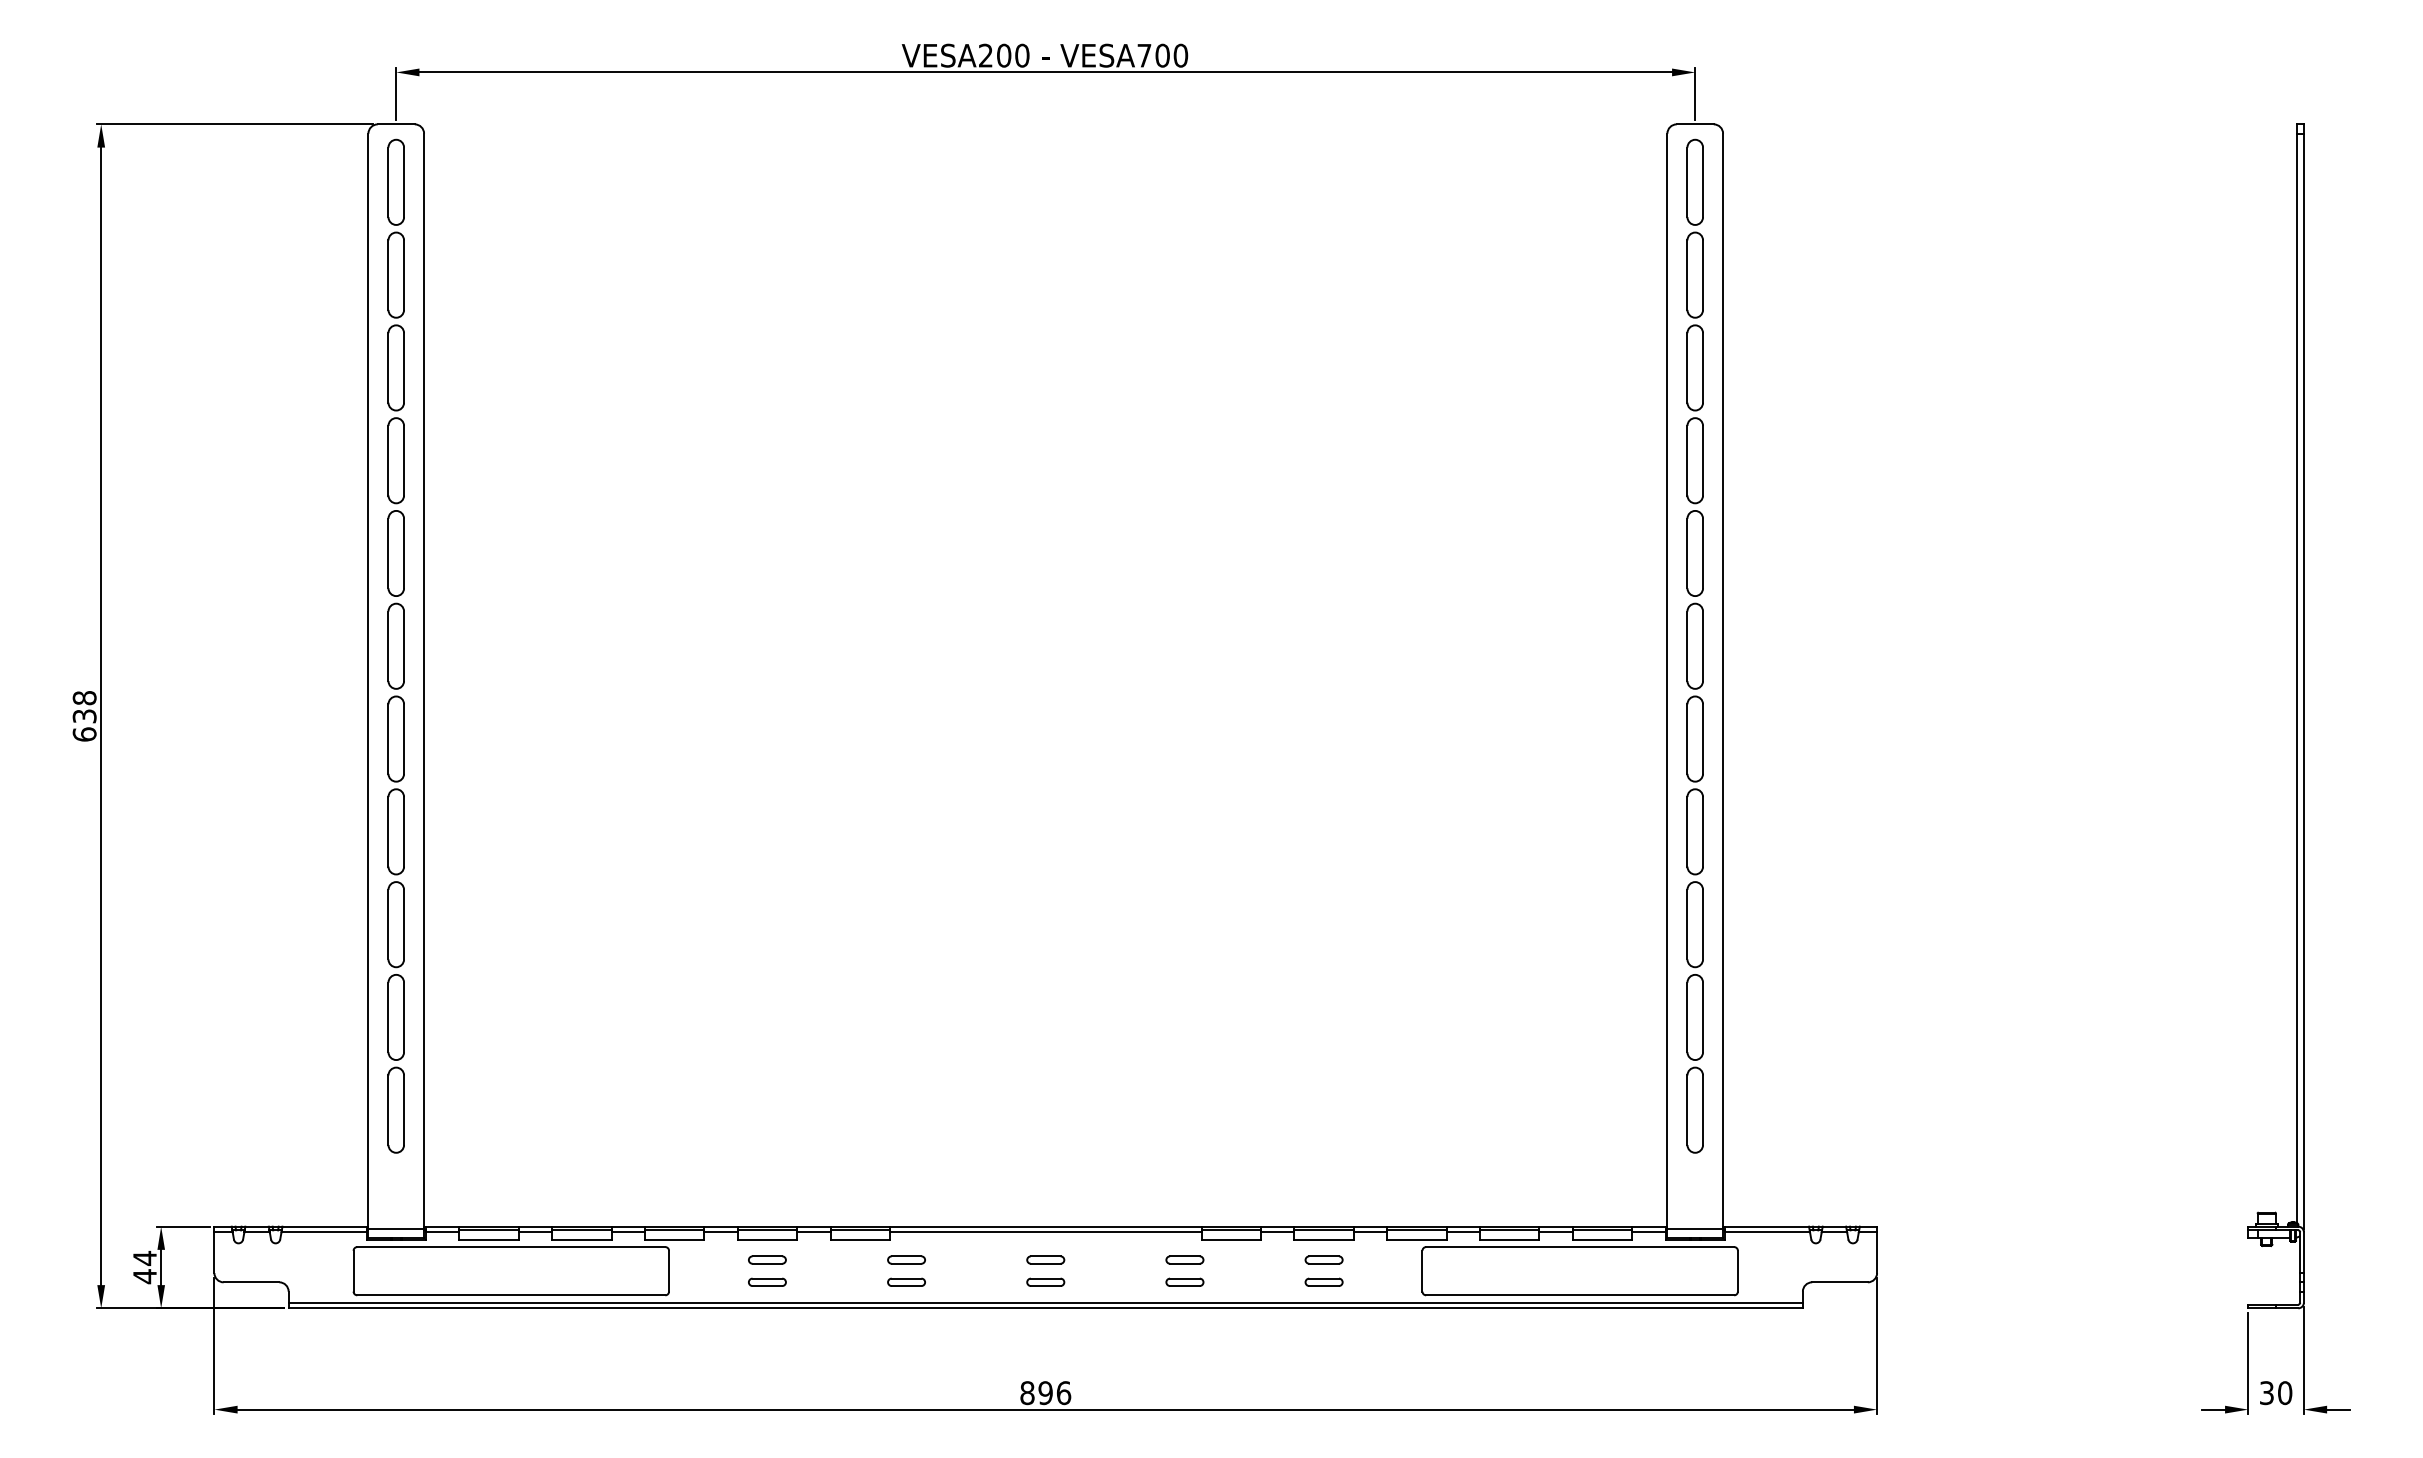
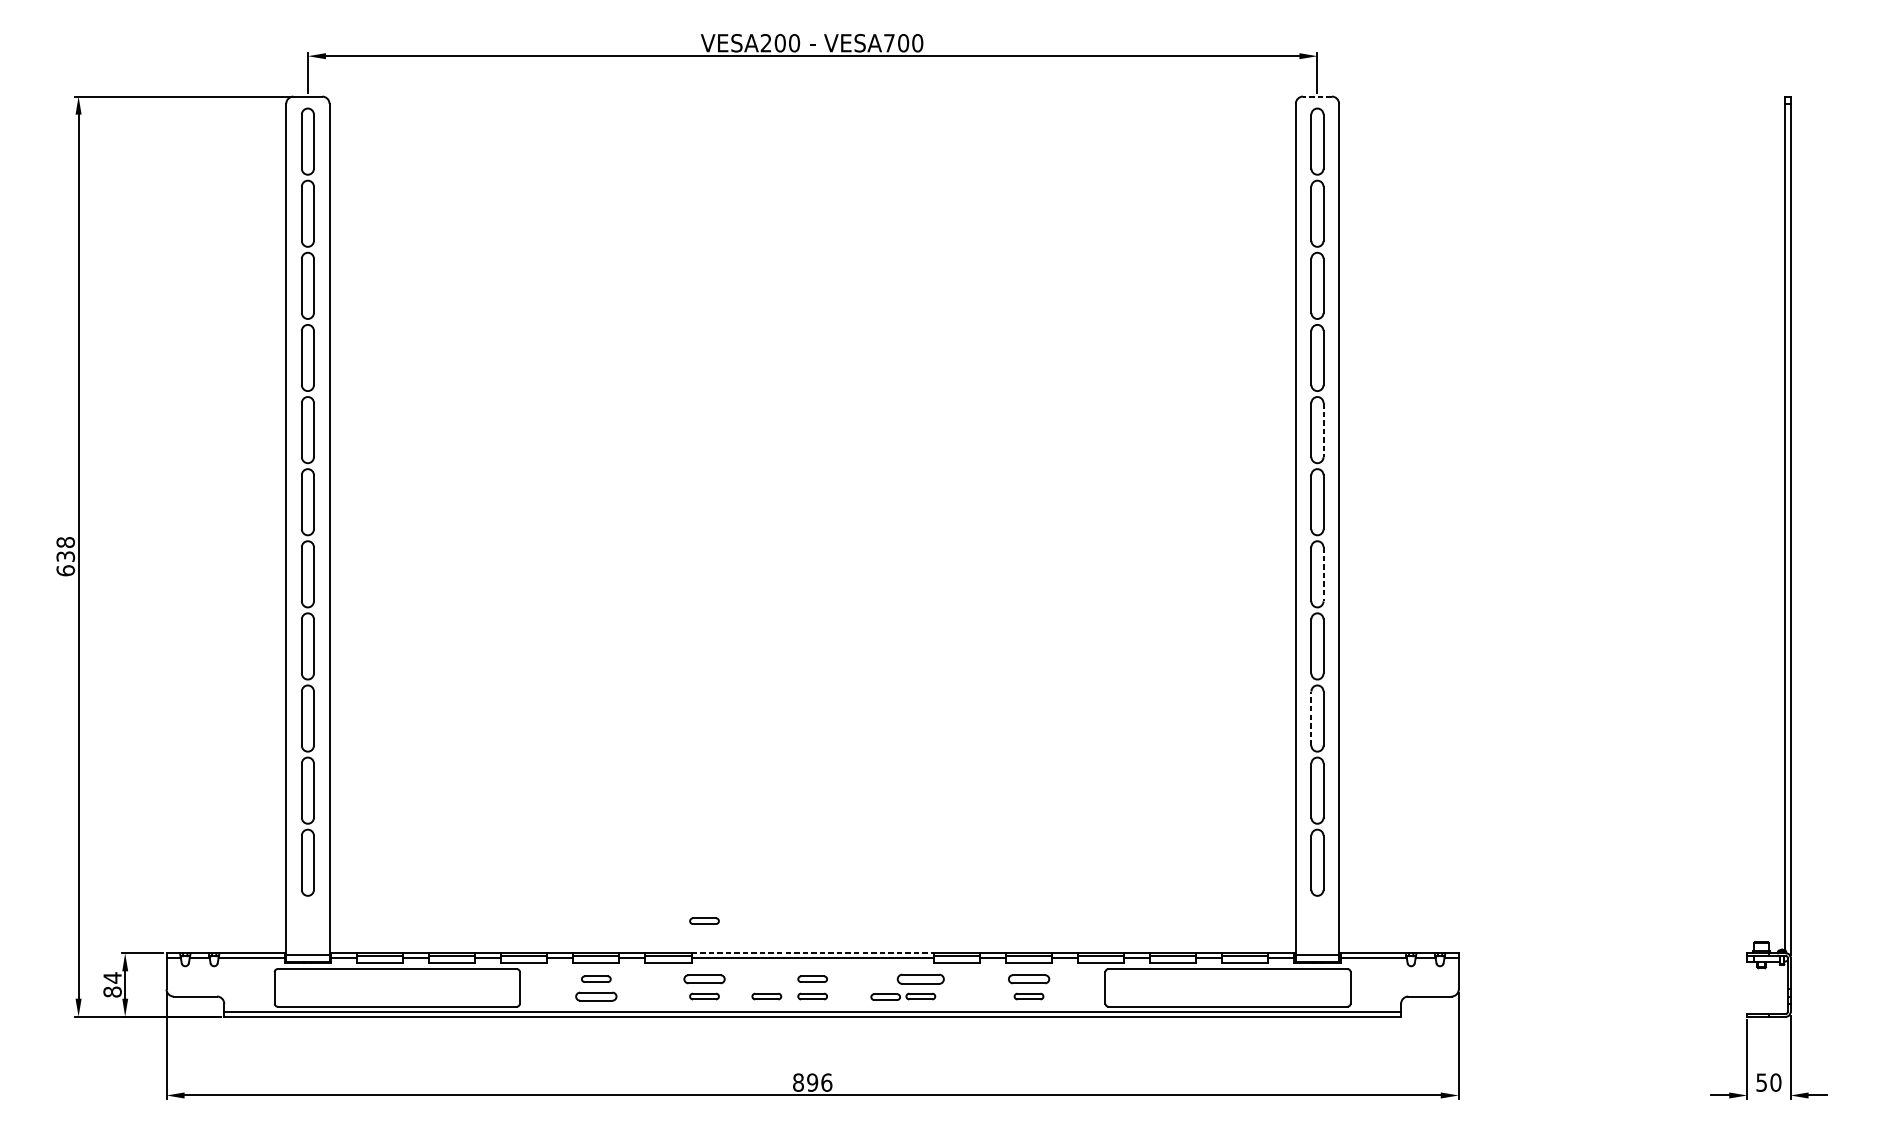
line: (1695, 124) -> (1317, 96), solid -> dashed
line: (1703, 553) -> (1323, 430), solid -> dashed
line: (1703, 739) -> (1323, 574), solid -> dashed
line: (1687, 924) -> (1311, 718), solid -> dashed
part: (906, 1184) -> (704, 920), added
line: (1045, 1226) -> (812, 953), solid -> dashed
part: (906, 1259) -> (704, 978), size x1.4
part: (1184, 1259) -> (920, 978), size x1.6
part: (1323, 1259) -> (1028, 978), size x1.4
text: (144, 1276) -> (112, 992), 44 -> 84
part: (767, 1281) -> (596, 995), size x1.4
part: (986, 1281) -> (766, 995), added
part: (1139, 1282) -> (885, 996), added
text: (2266, 1392) -> (1761, 1082), 30 -> 50

